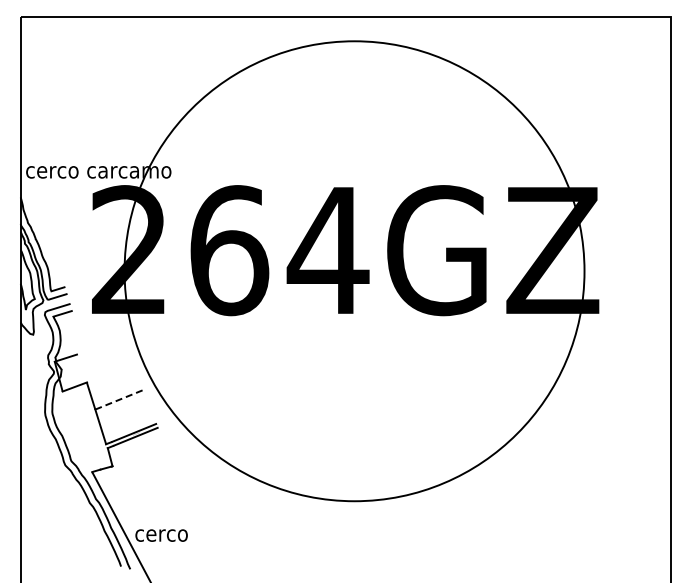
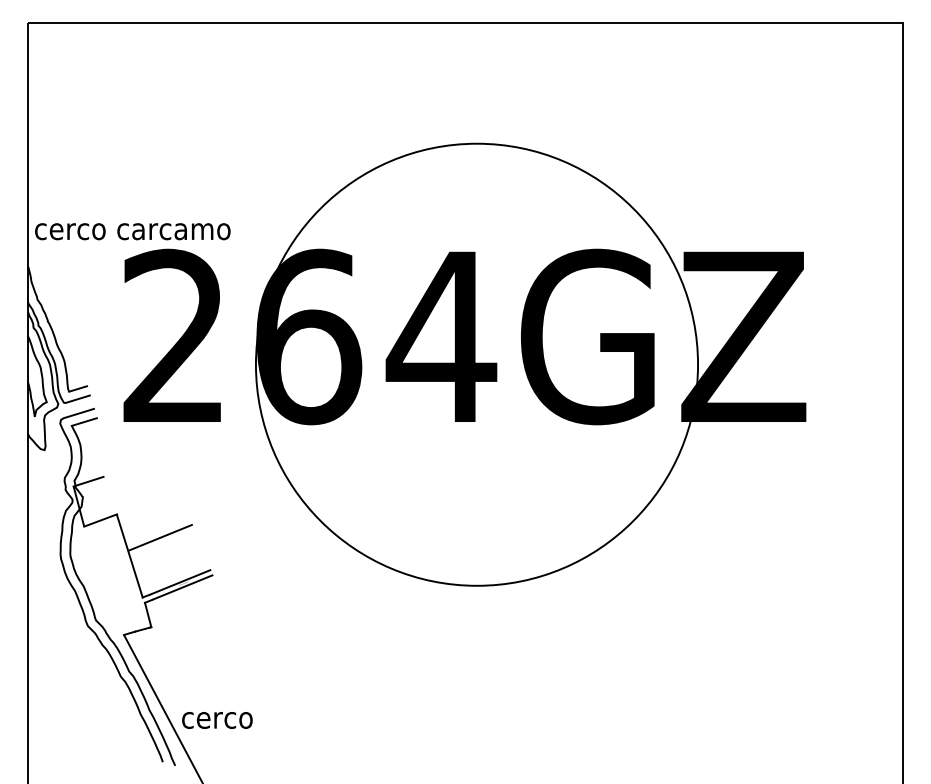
circle: (354, 271) -> (476, 365), size x0.71
line: (119, 399) -> (160, 537), dashed -> solid

